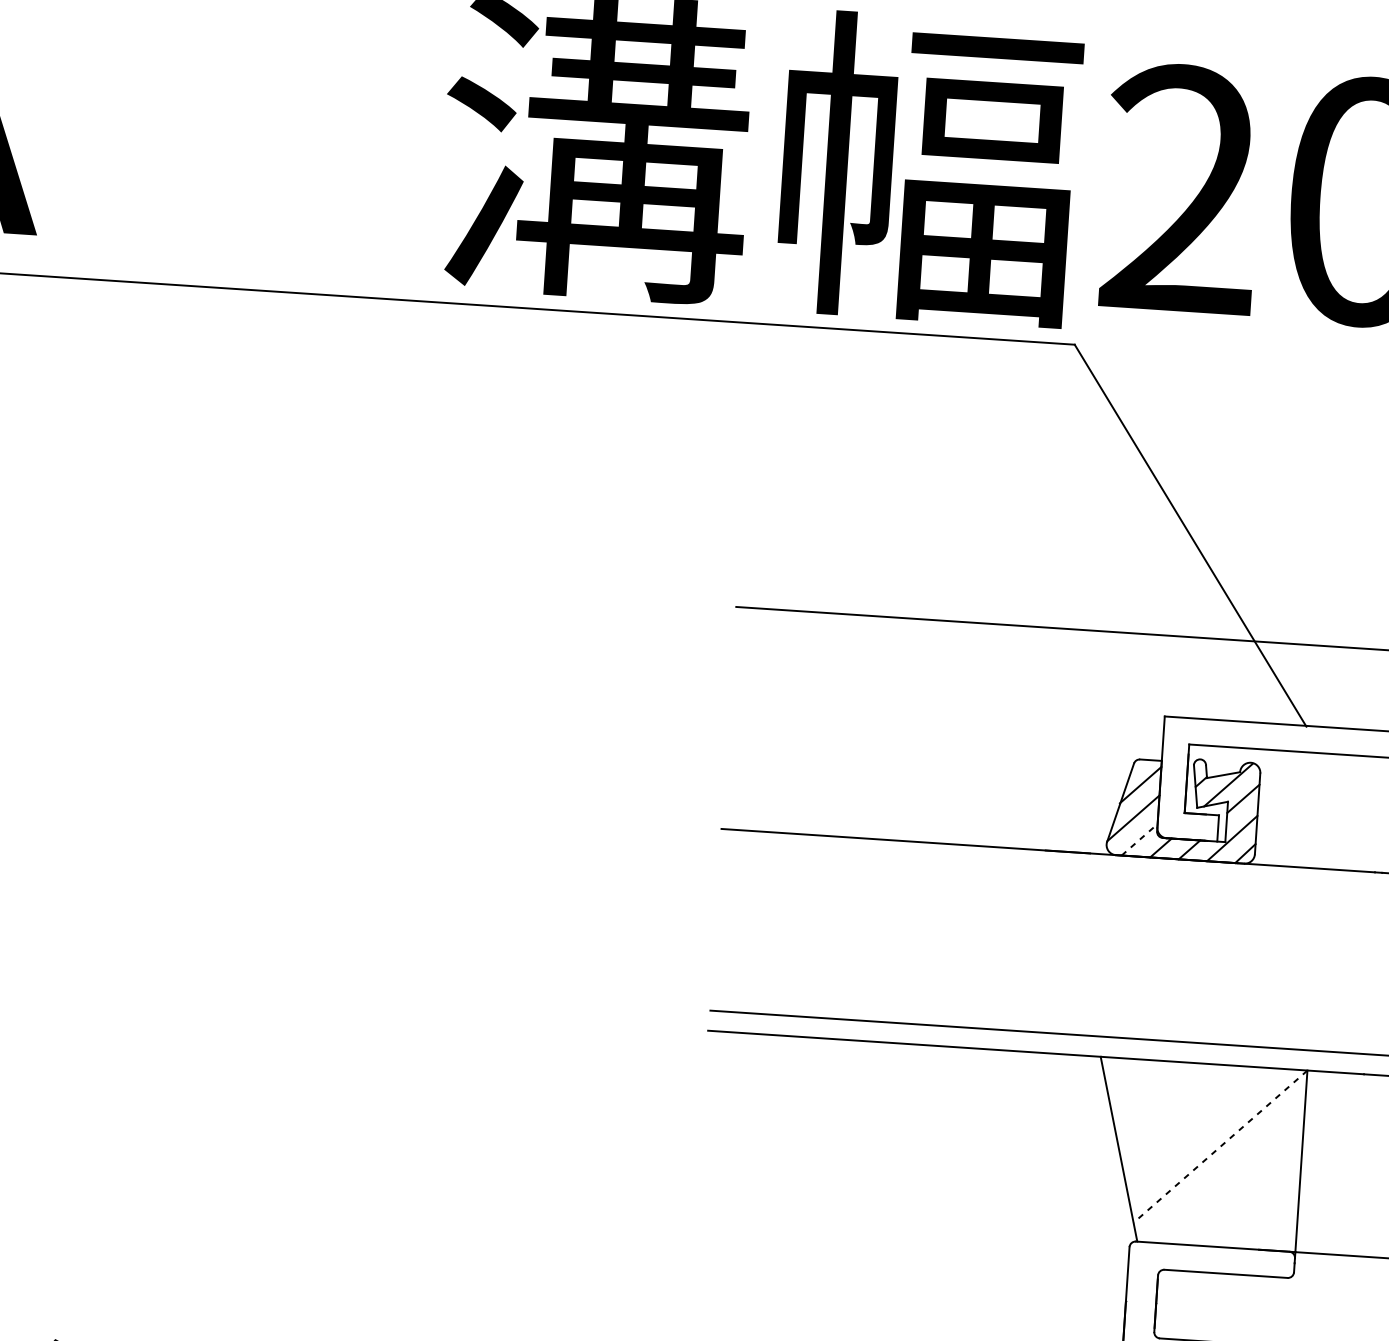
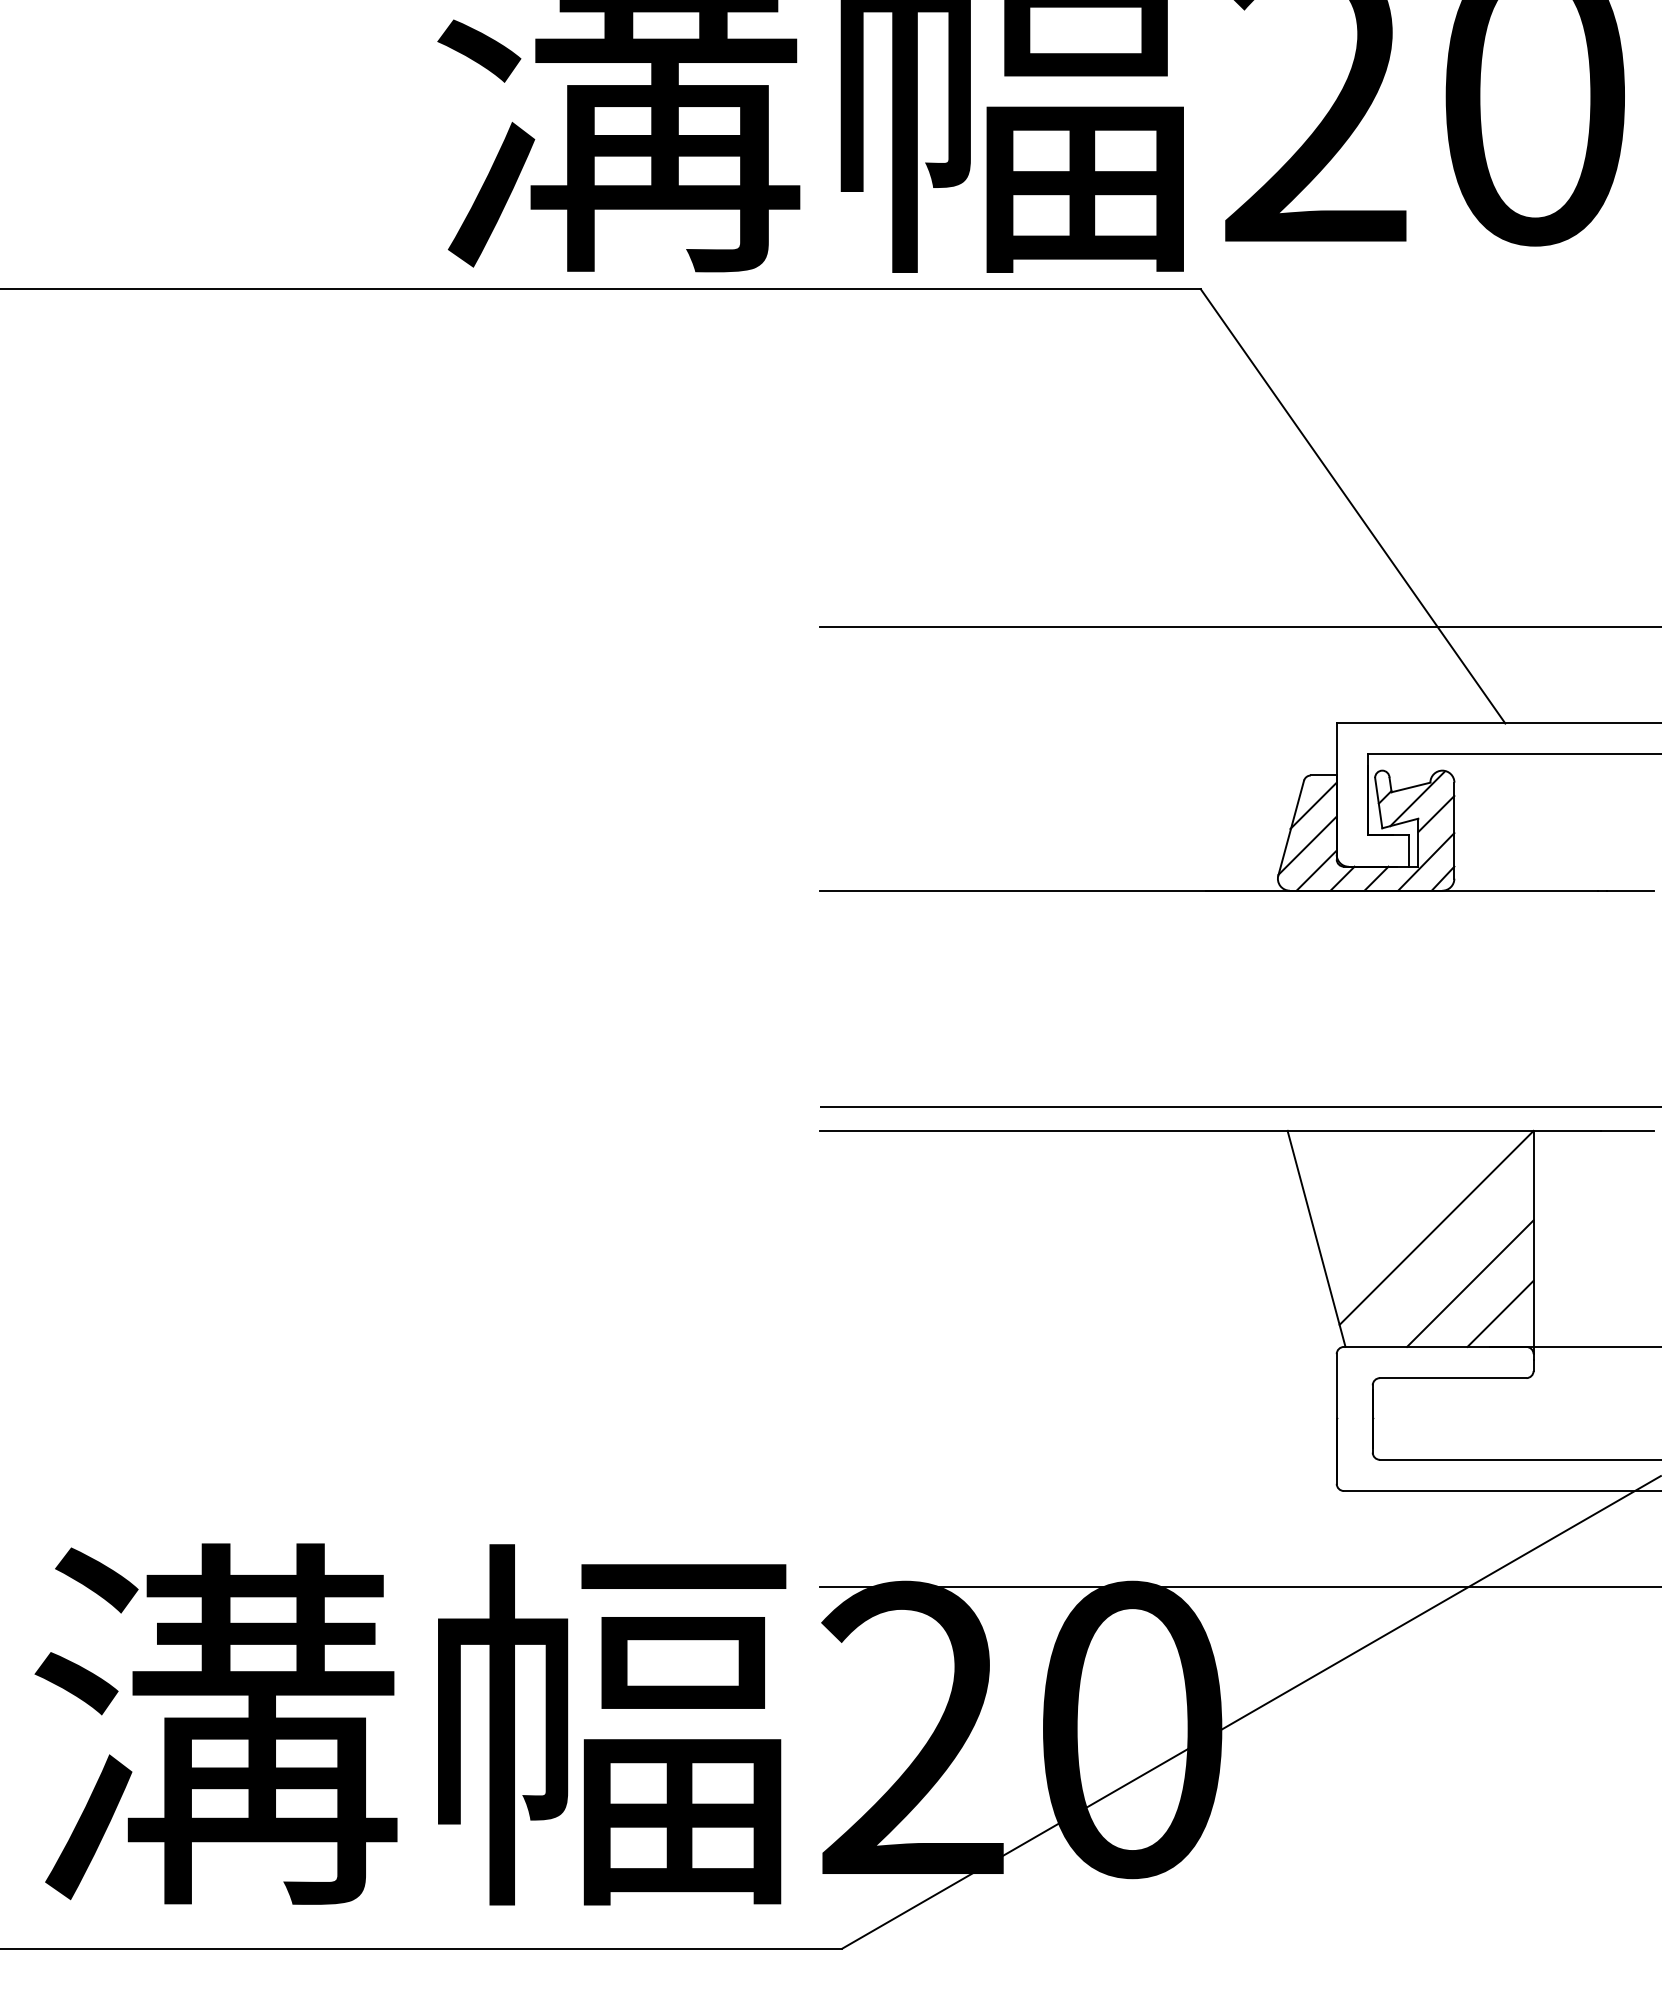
line: (1140, 839) -> (1317, 870), dashed -> solid
line: (1220, 1147) -> (1436, 1228), dashed -> solid
line: (1245, 1195) -> (1470, 1283), added
line: (1269, 1222) -> (1500, 1313), added

